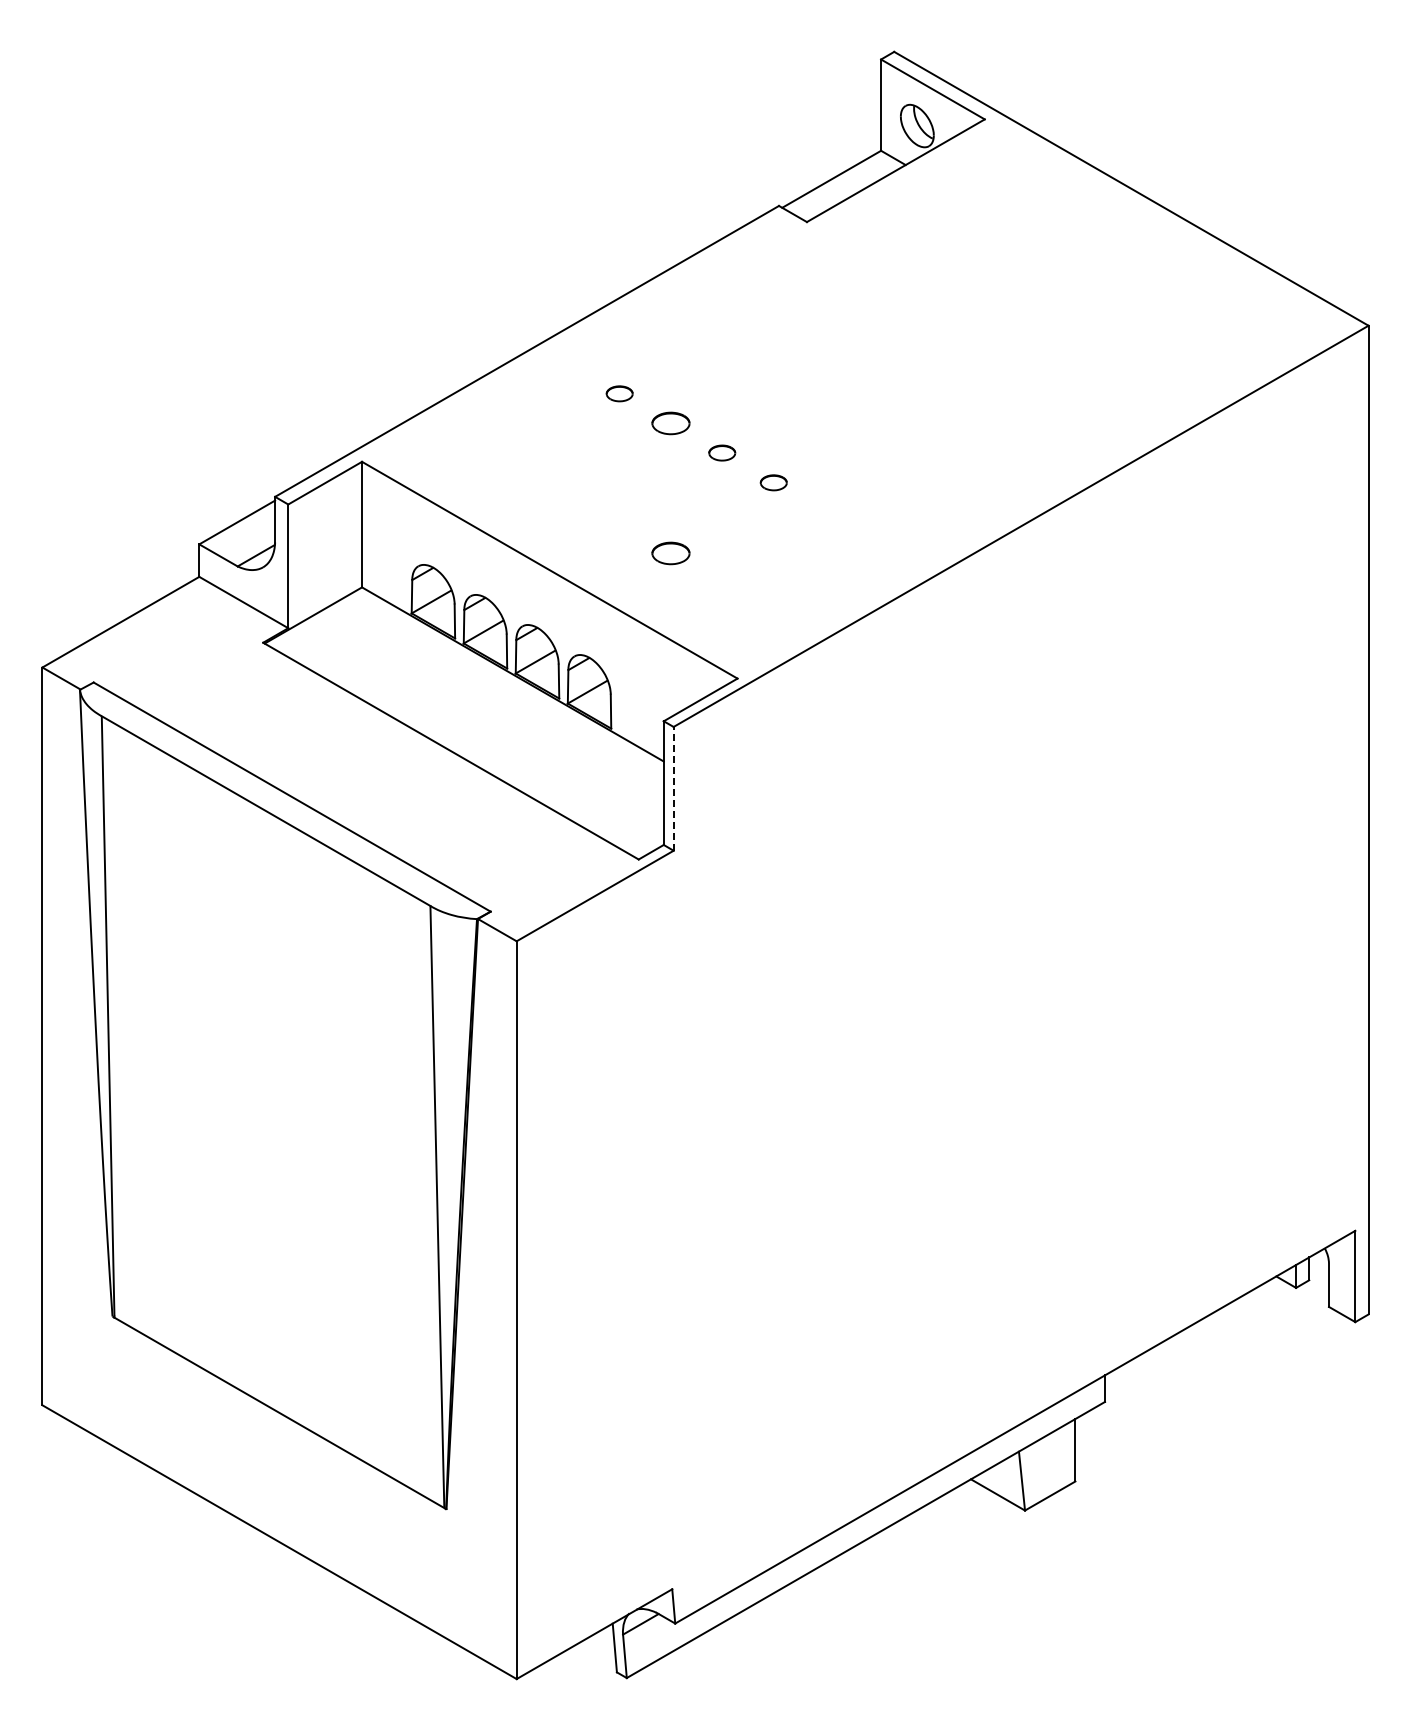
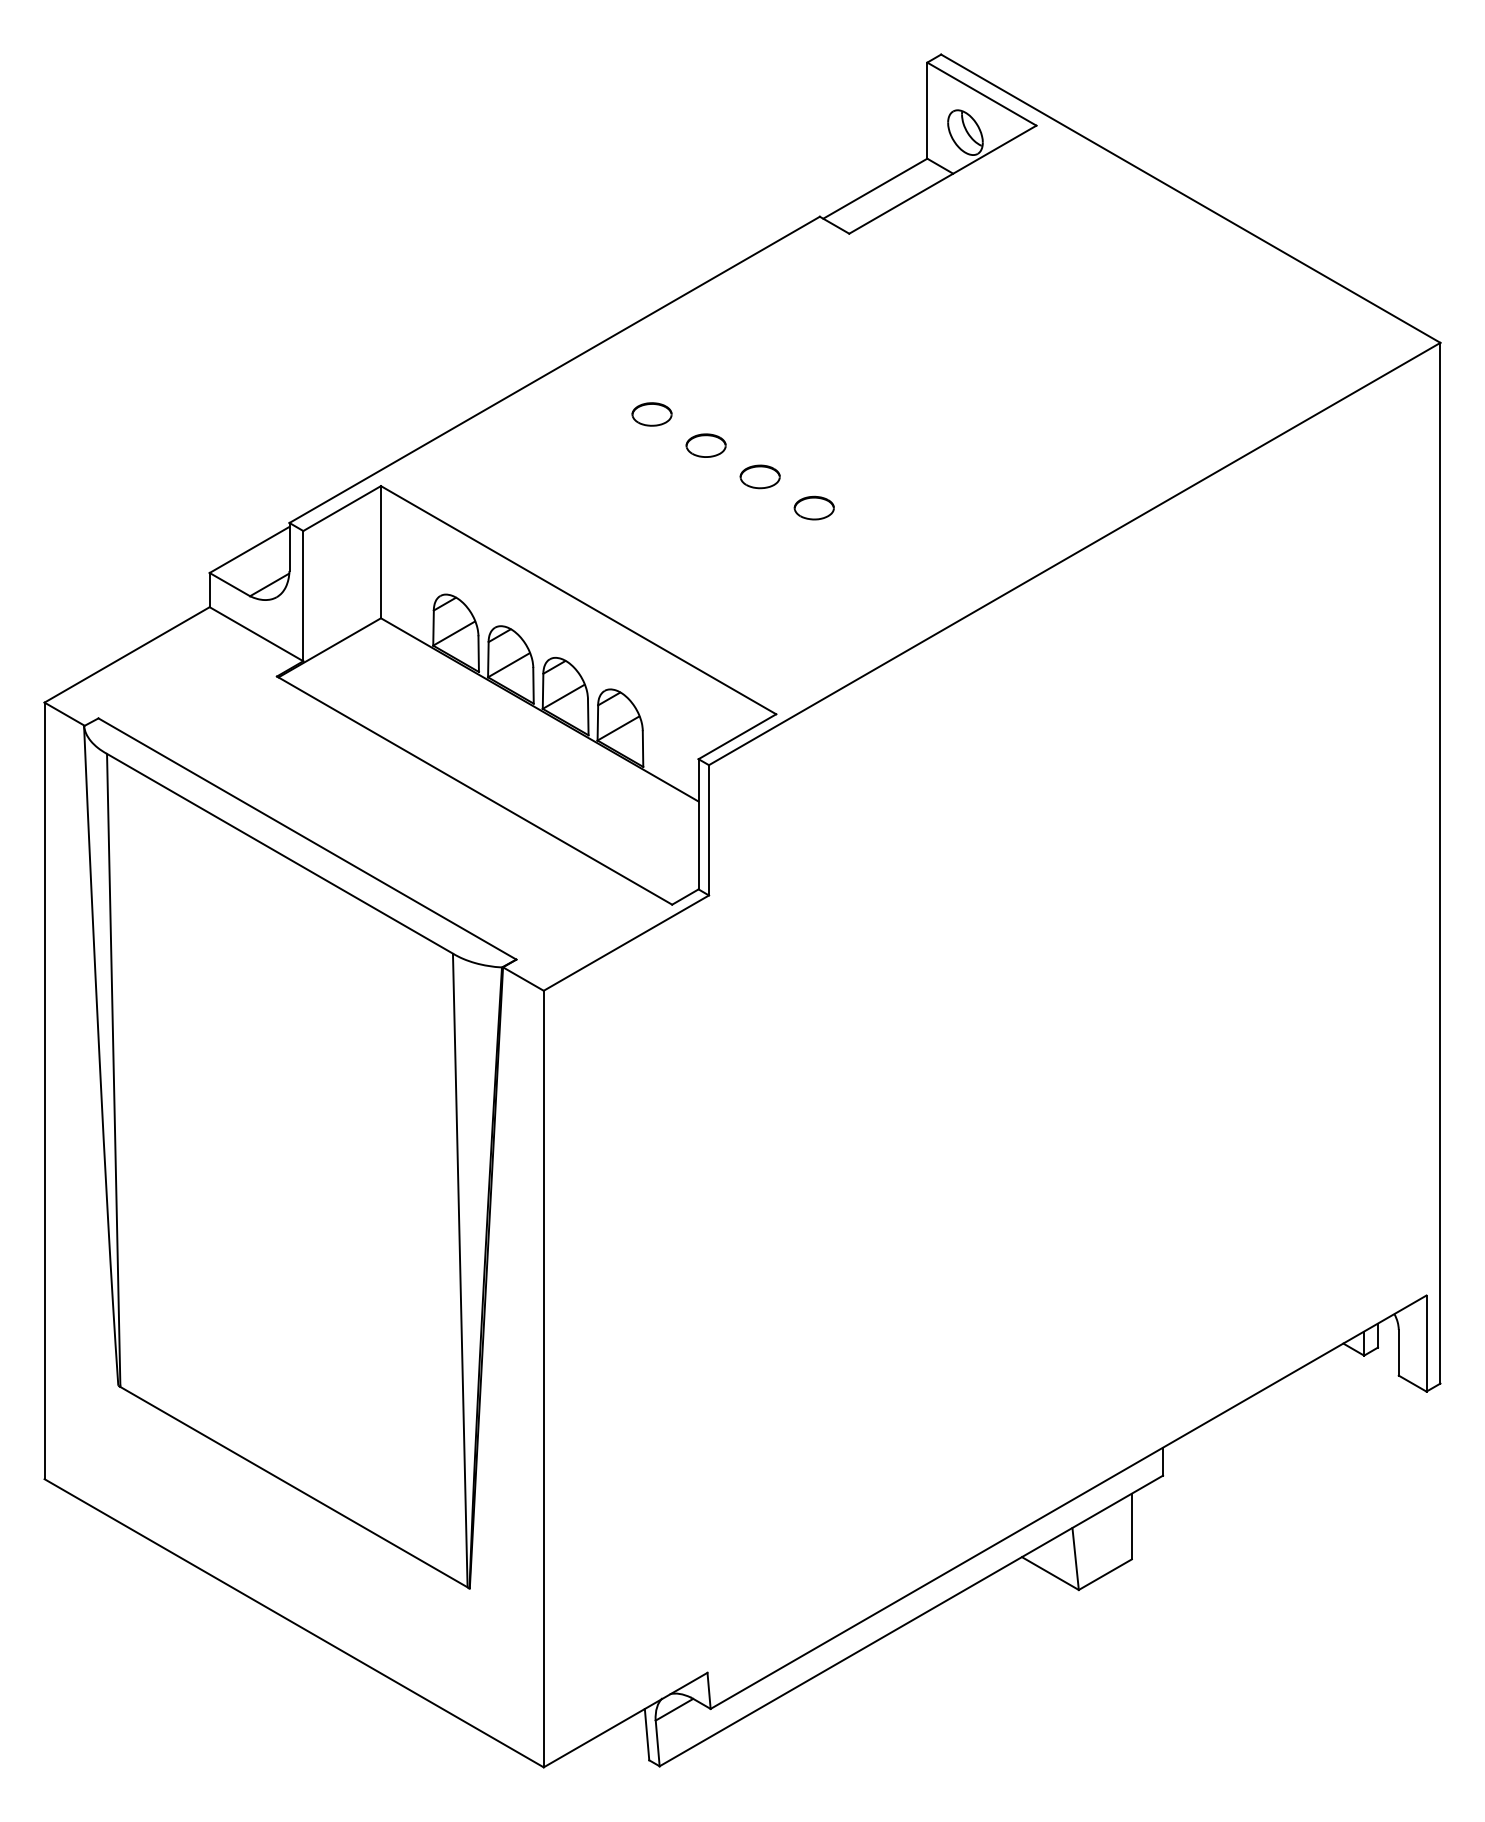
part: (619, 393) -> (651, 414), size x1.43
part: (721, 452) -> (759, 476), size x1.43
part: (773, 482) -> (814, 507), size x1.43
part: (670, 553) -> (705, 582), removed
line: (673, 788) -> (708, 829), dashed -> solid

